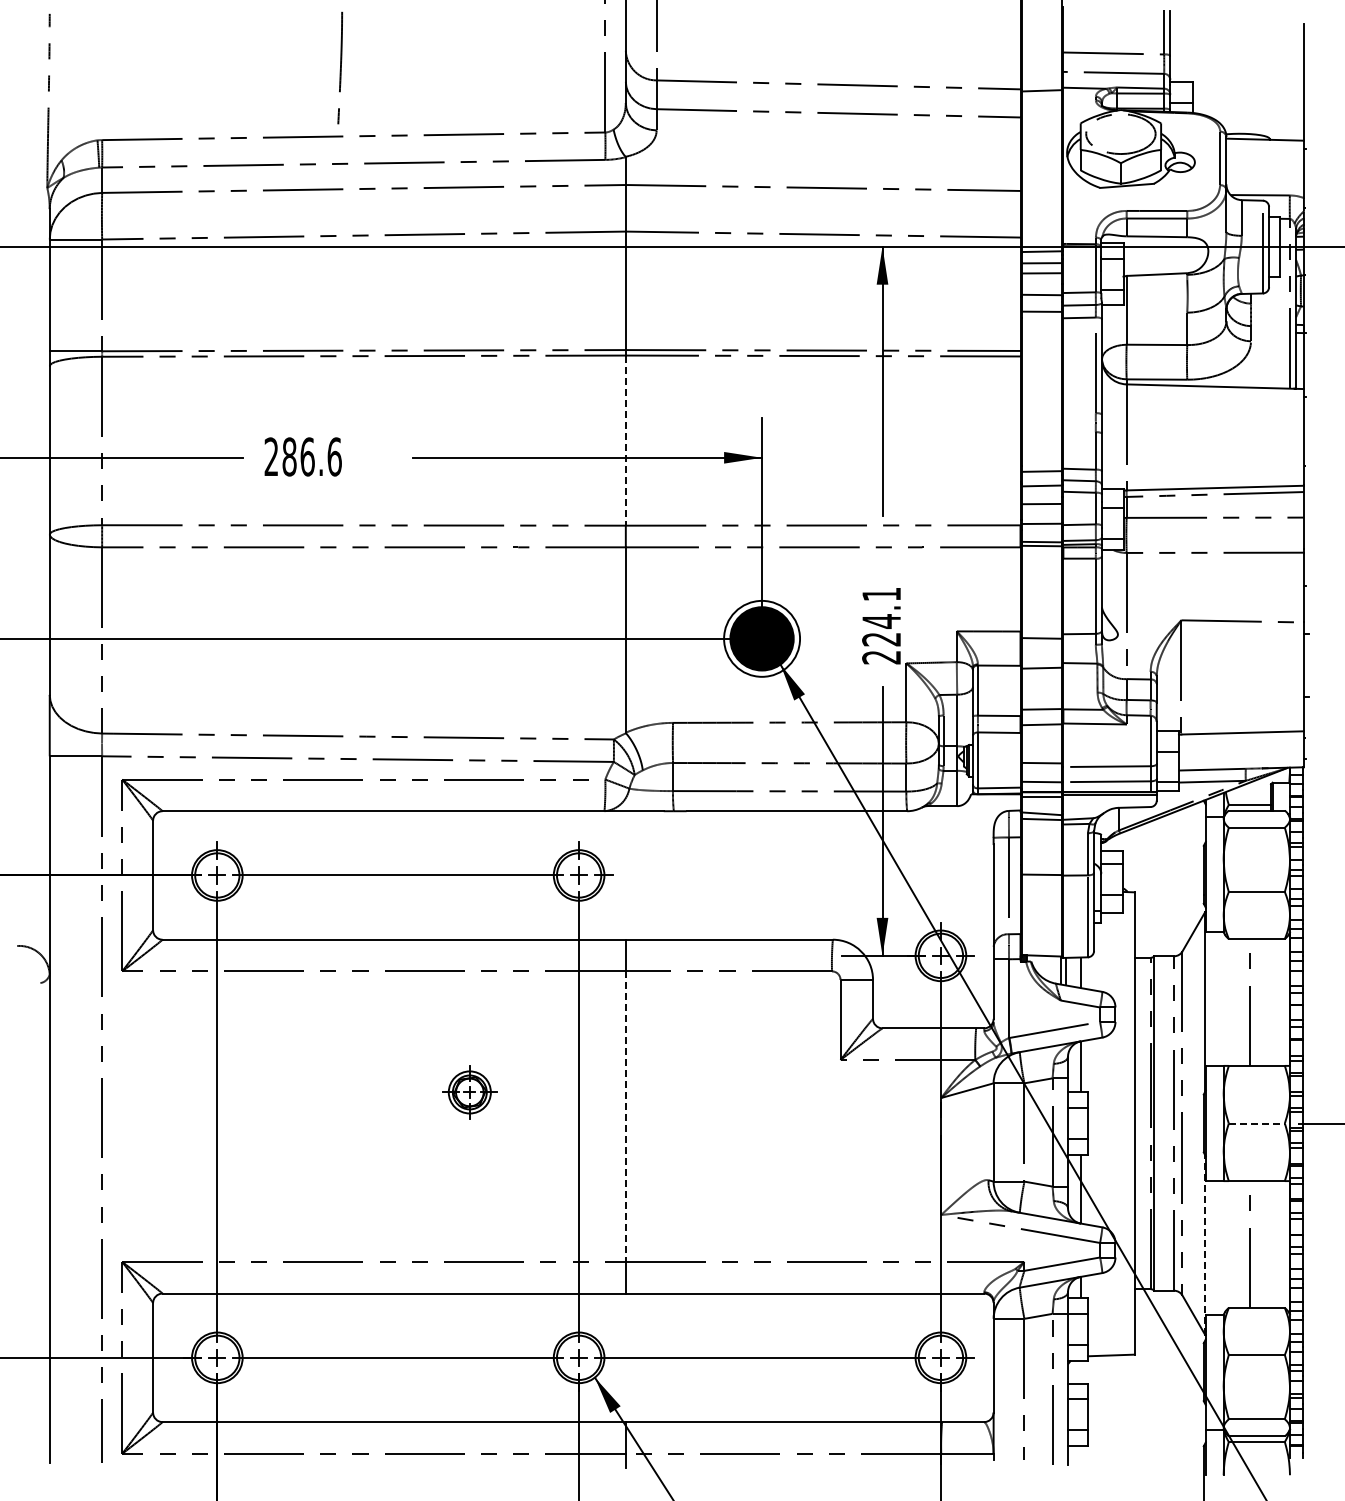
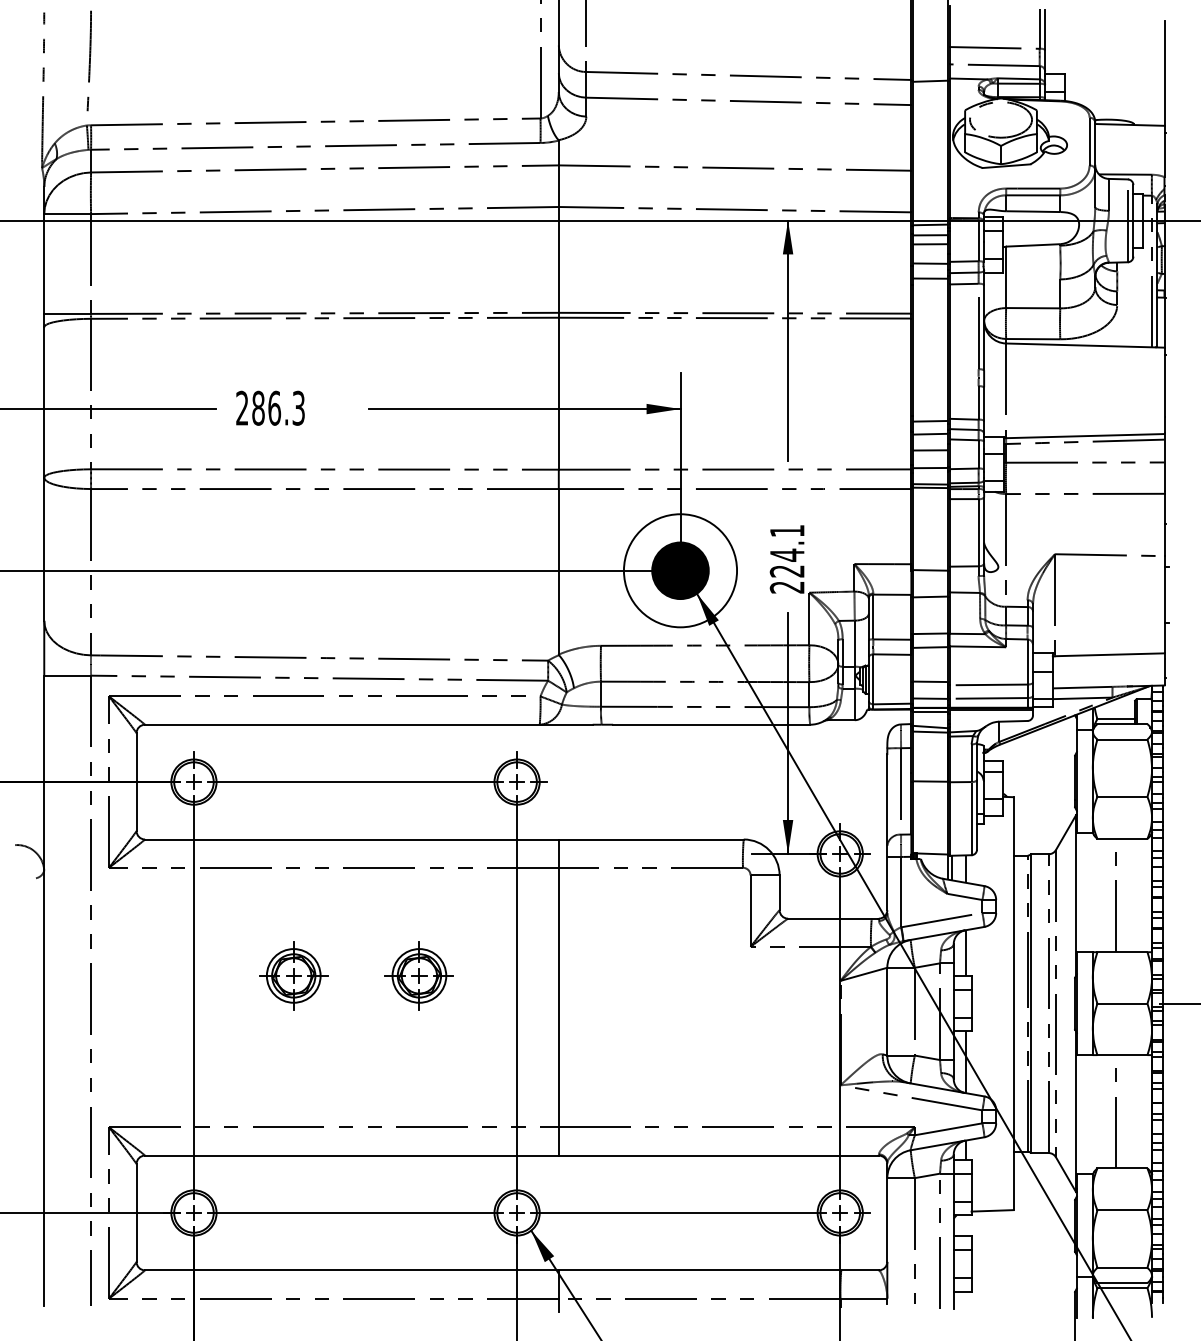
curve: (340, 67) -> (89, 60), moved
line: (625, 441) -> (558, 394), dashed -> solid
text: (334, 456) -> (298, 407), 286.6 -> 286.3
circle: (761, 638) -> (679, 570), size x1.67
part: (328, 1092) -> (293, 975), added
part: (469, 1092) -> (419, 975), size x1.43
line: (625, 1117) -> (558, 998), dashed -> solid
line: (1257, 1123) -> (1123, 1003), dashed -> solid
line: (1204, 1244) -> (1075, 1111), dashed -> solid

